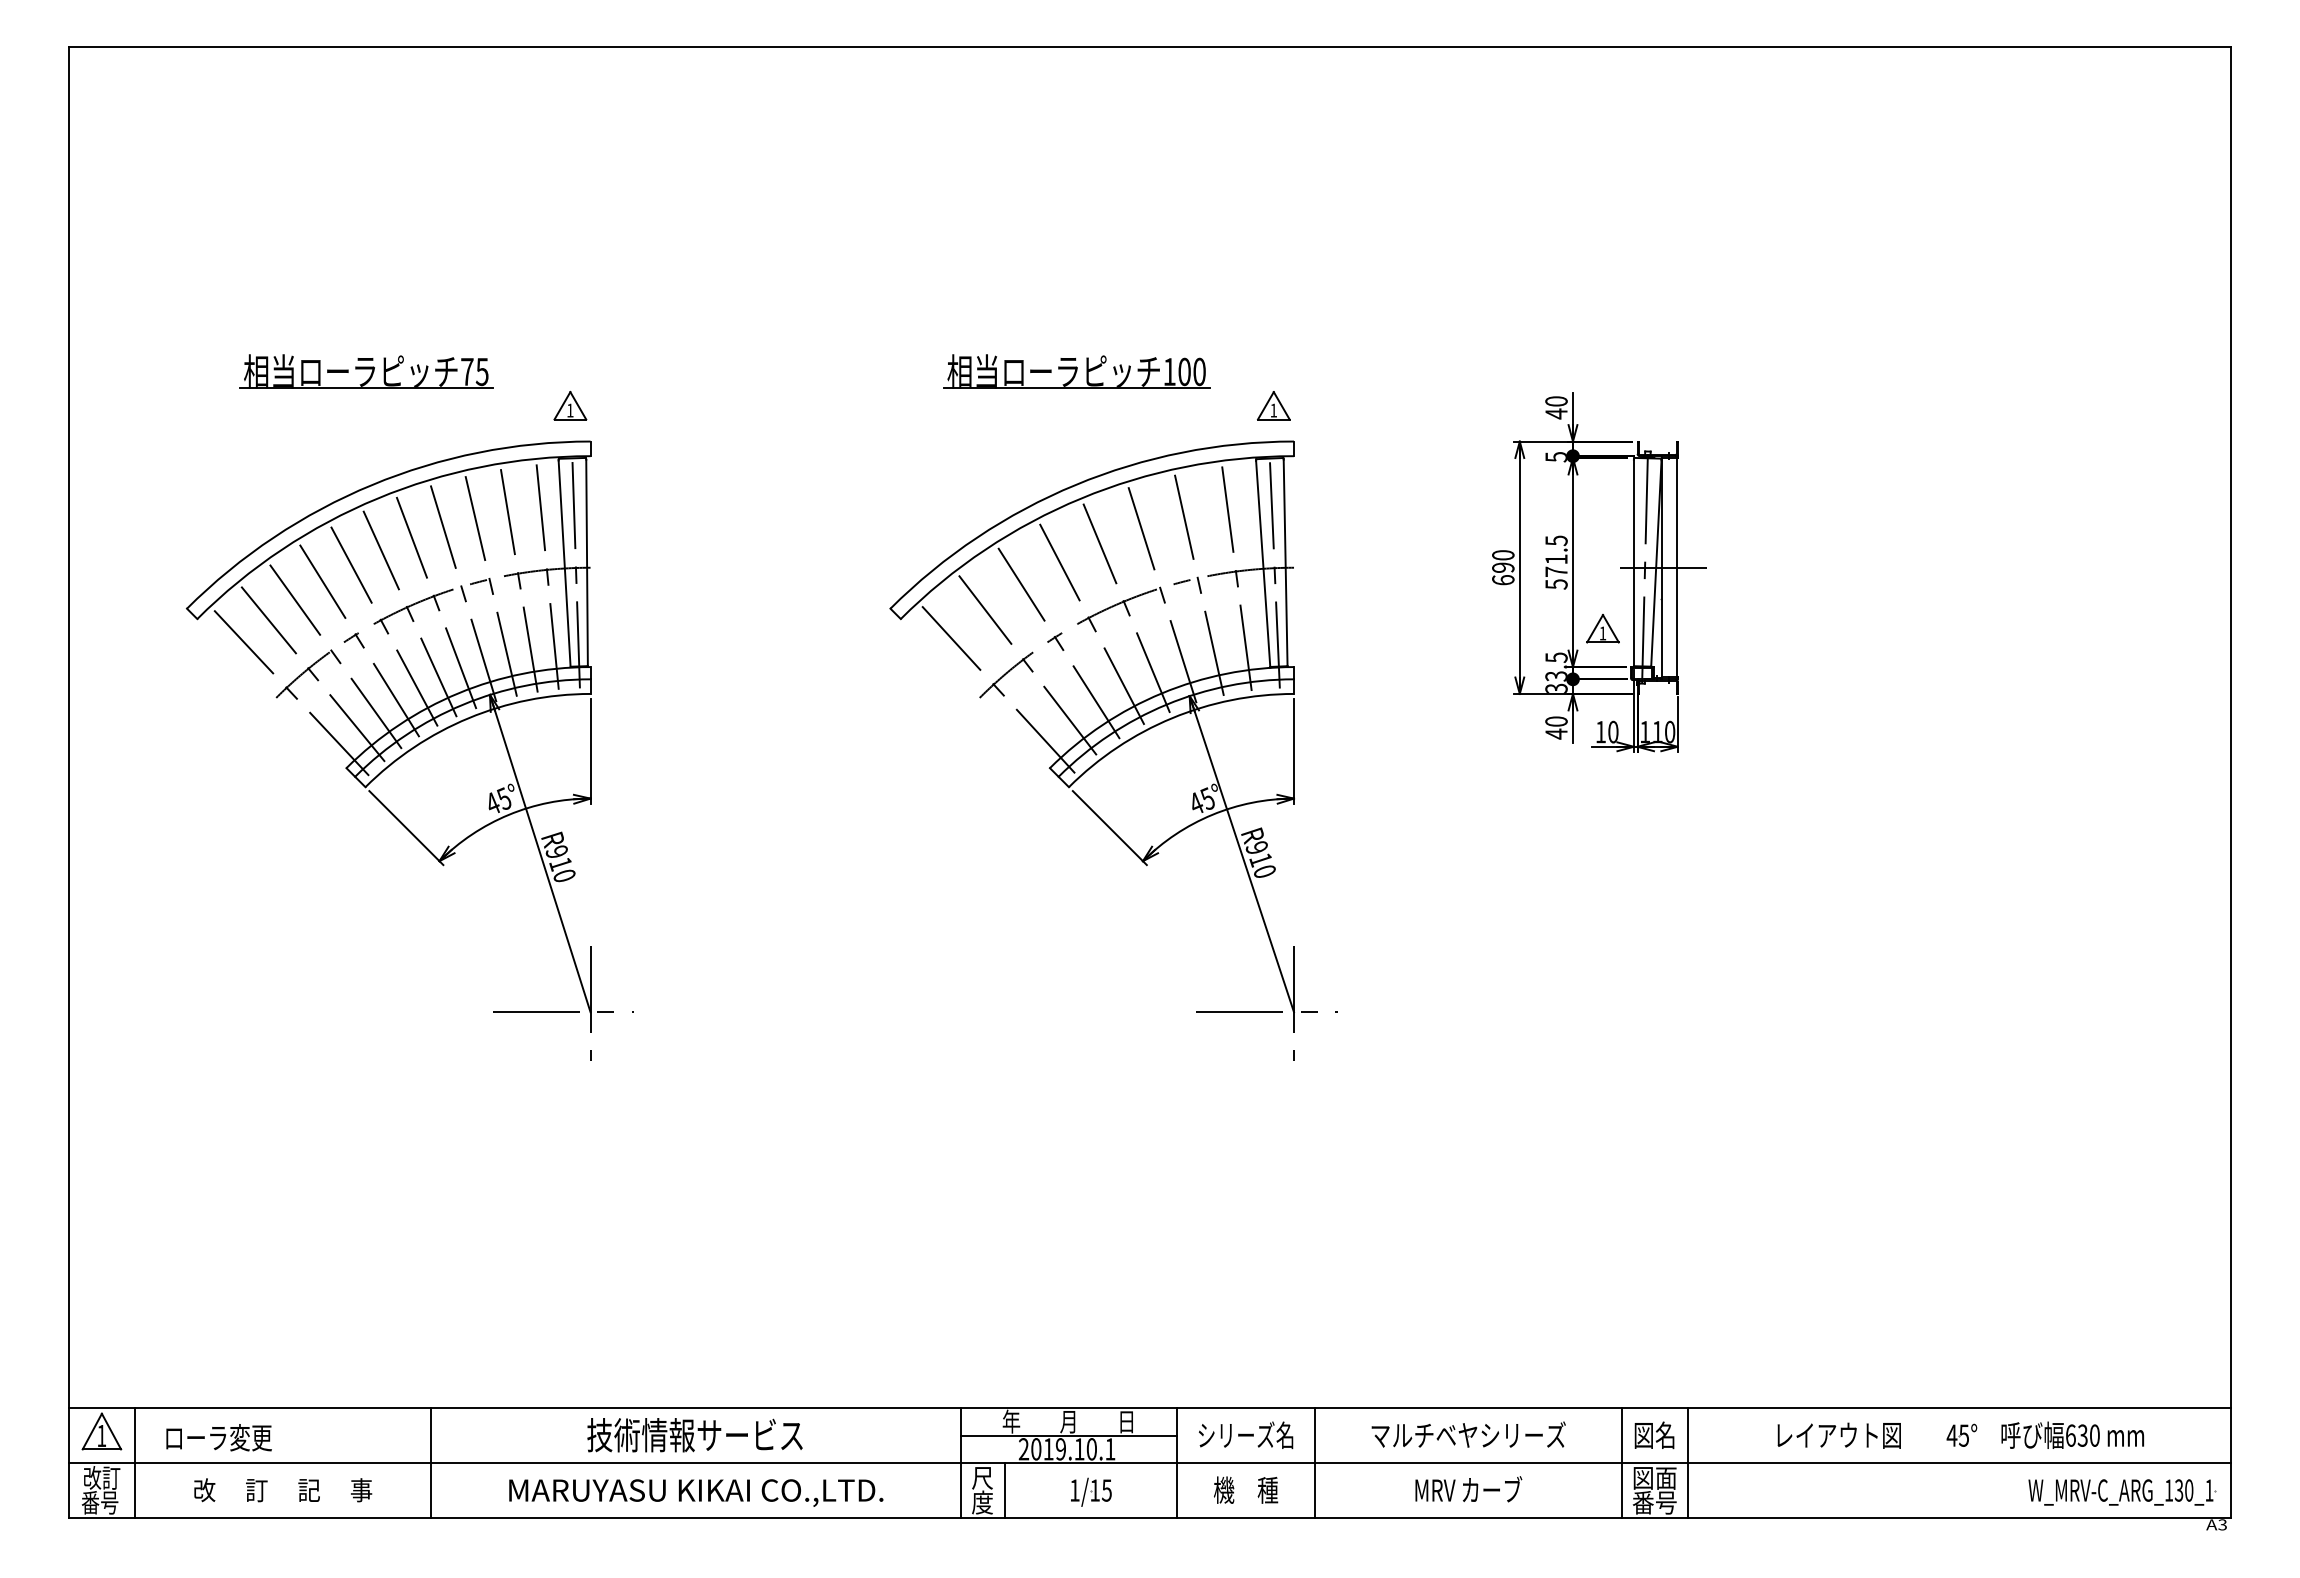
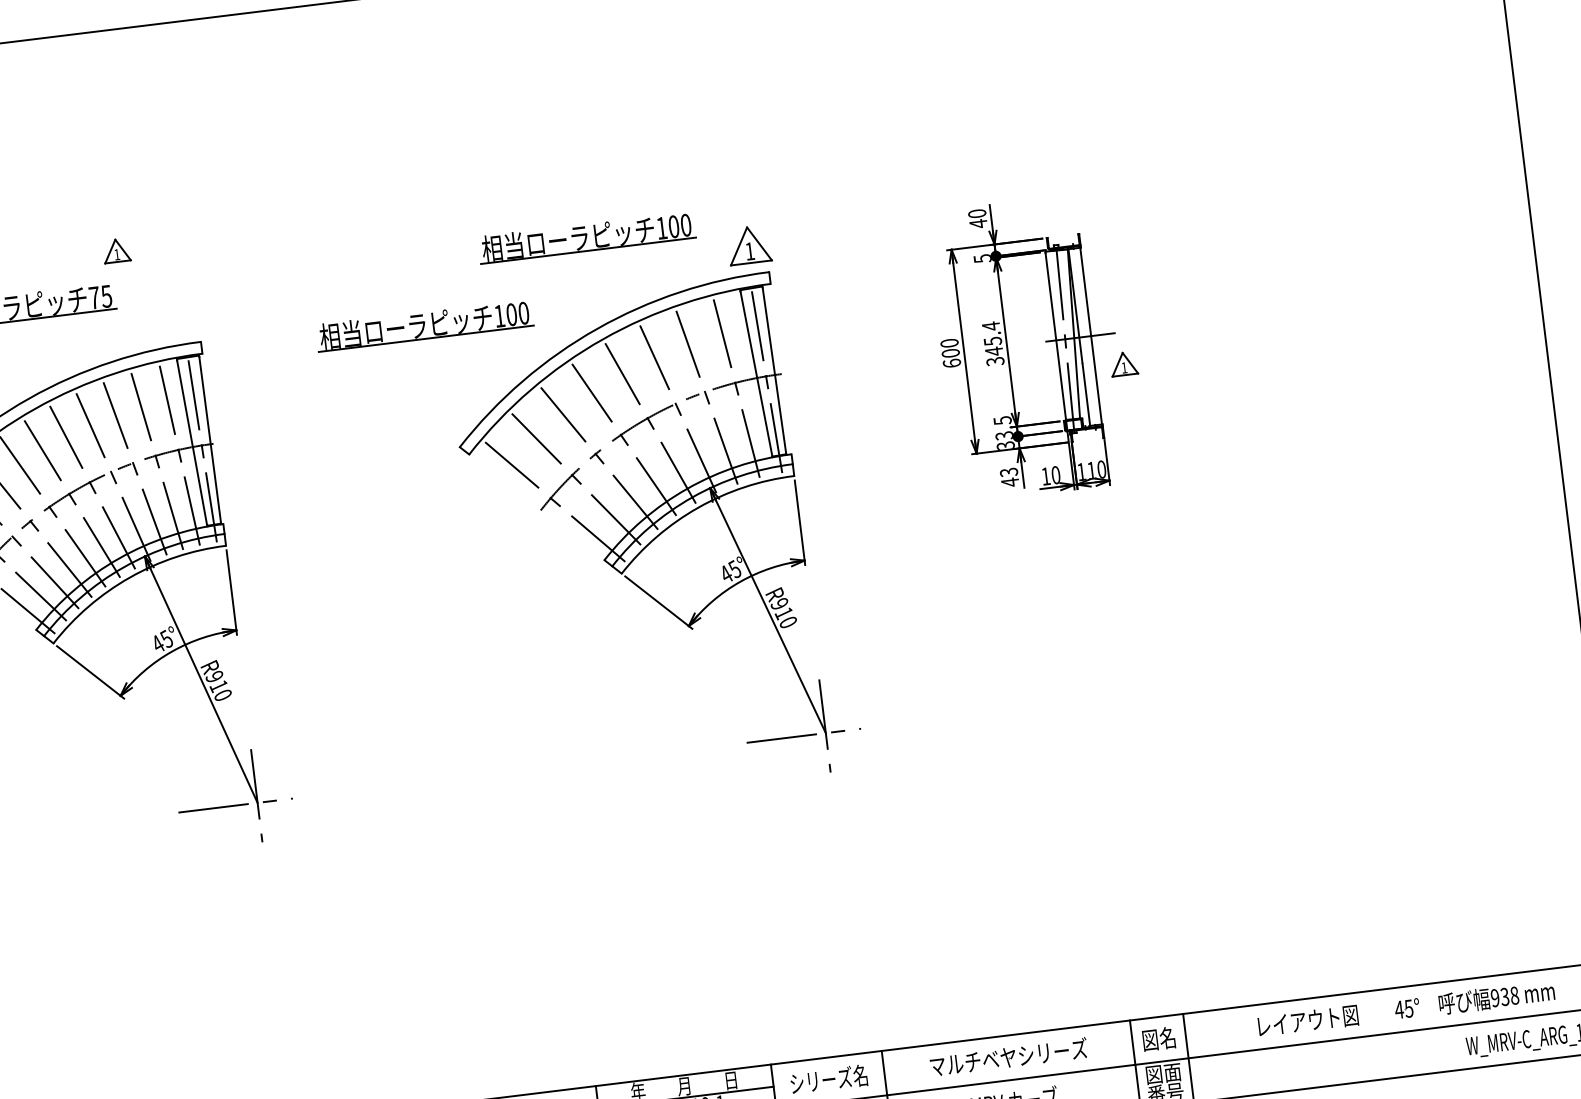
part: (570, 405) -> (116, 250), moved
part: (1273, 405) -> (749, 245), size x1.6
part: (865, 454) -> (424, 325), added
text: (1556, 562) -> (993, 343), 571.5 -> 345.4
text: (1503, 567) -> (950, 353), 690 -> 600
part: (1602, 628) -> (1123, 363), moved
text: (1556, 721) -> (1009, 472), 40 -> 43
text: (2082, 1435) -> (1504, 996), 630 -> 938

